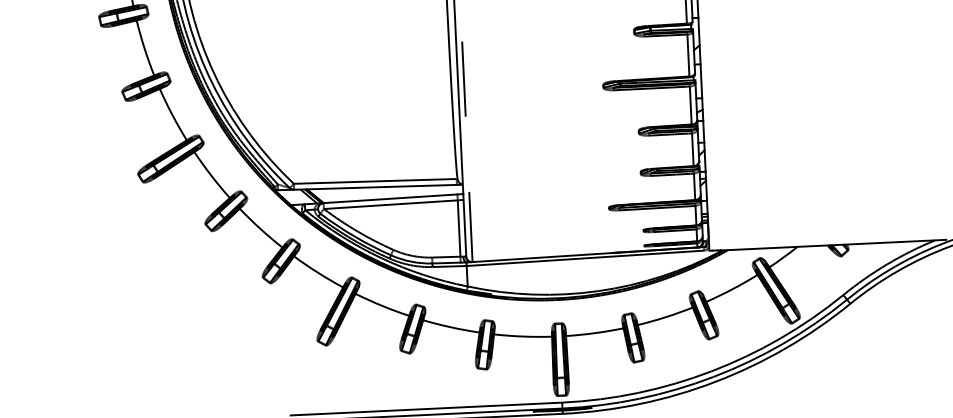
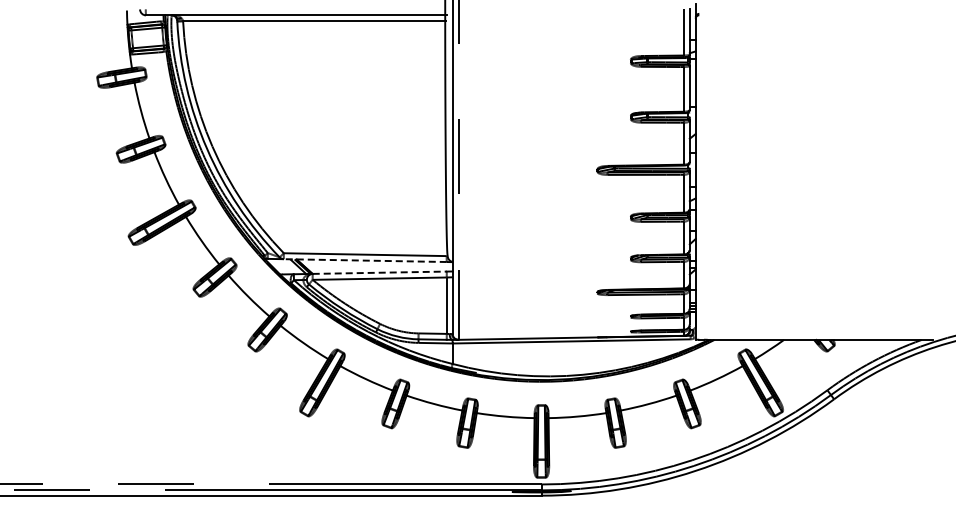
line: (374, 187) -> (364, 260), solid -> dashed
line: (391, 198) -> (380, 272), solid -> dashed

